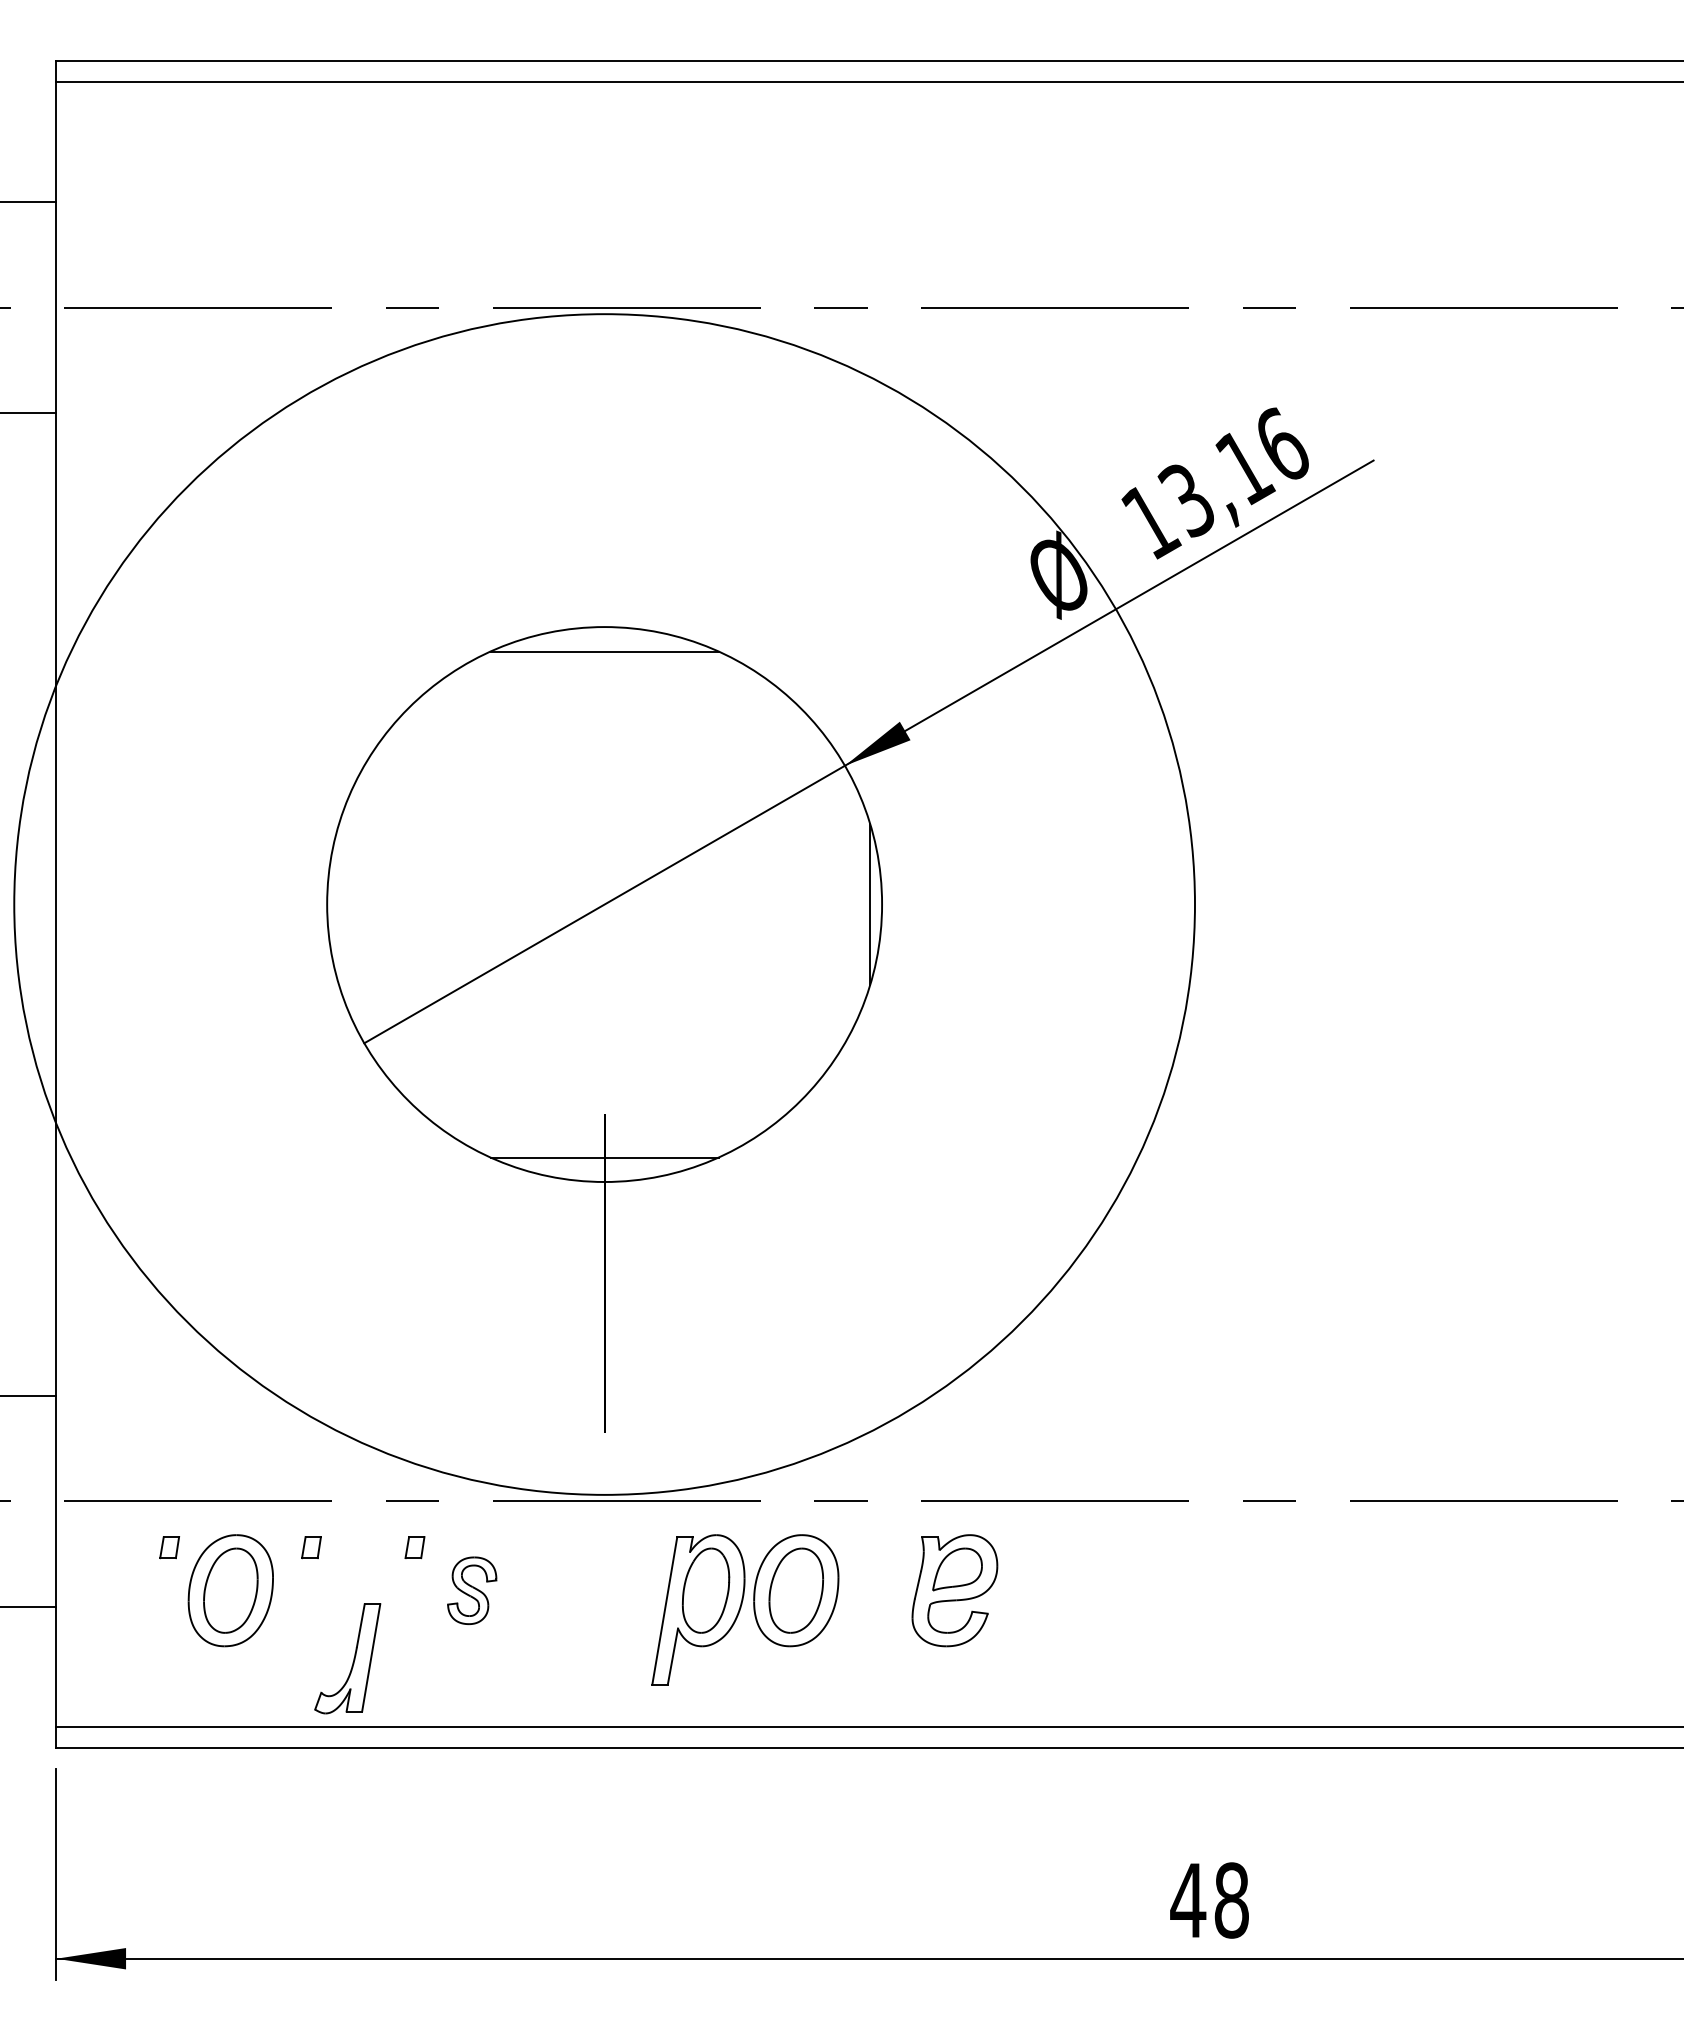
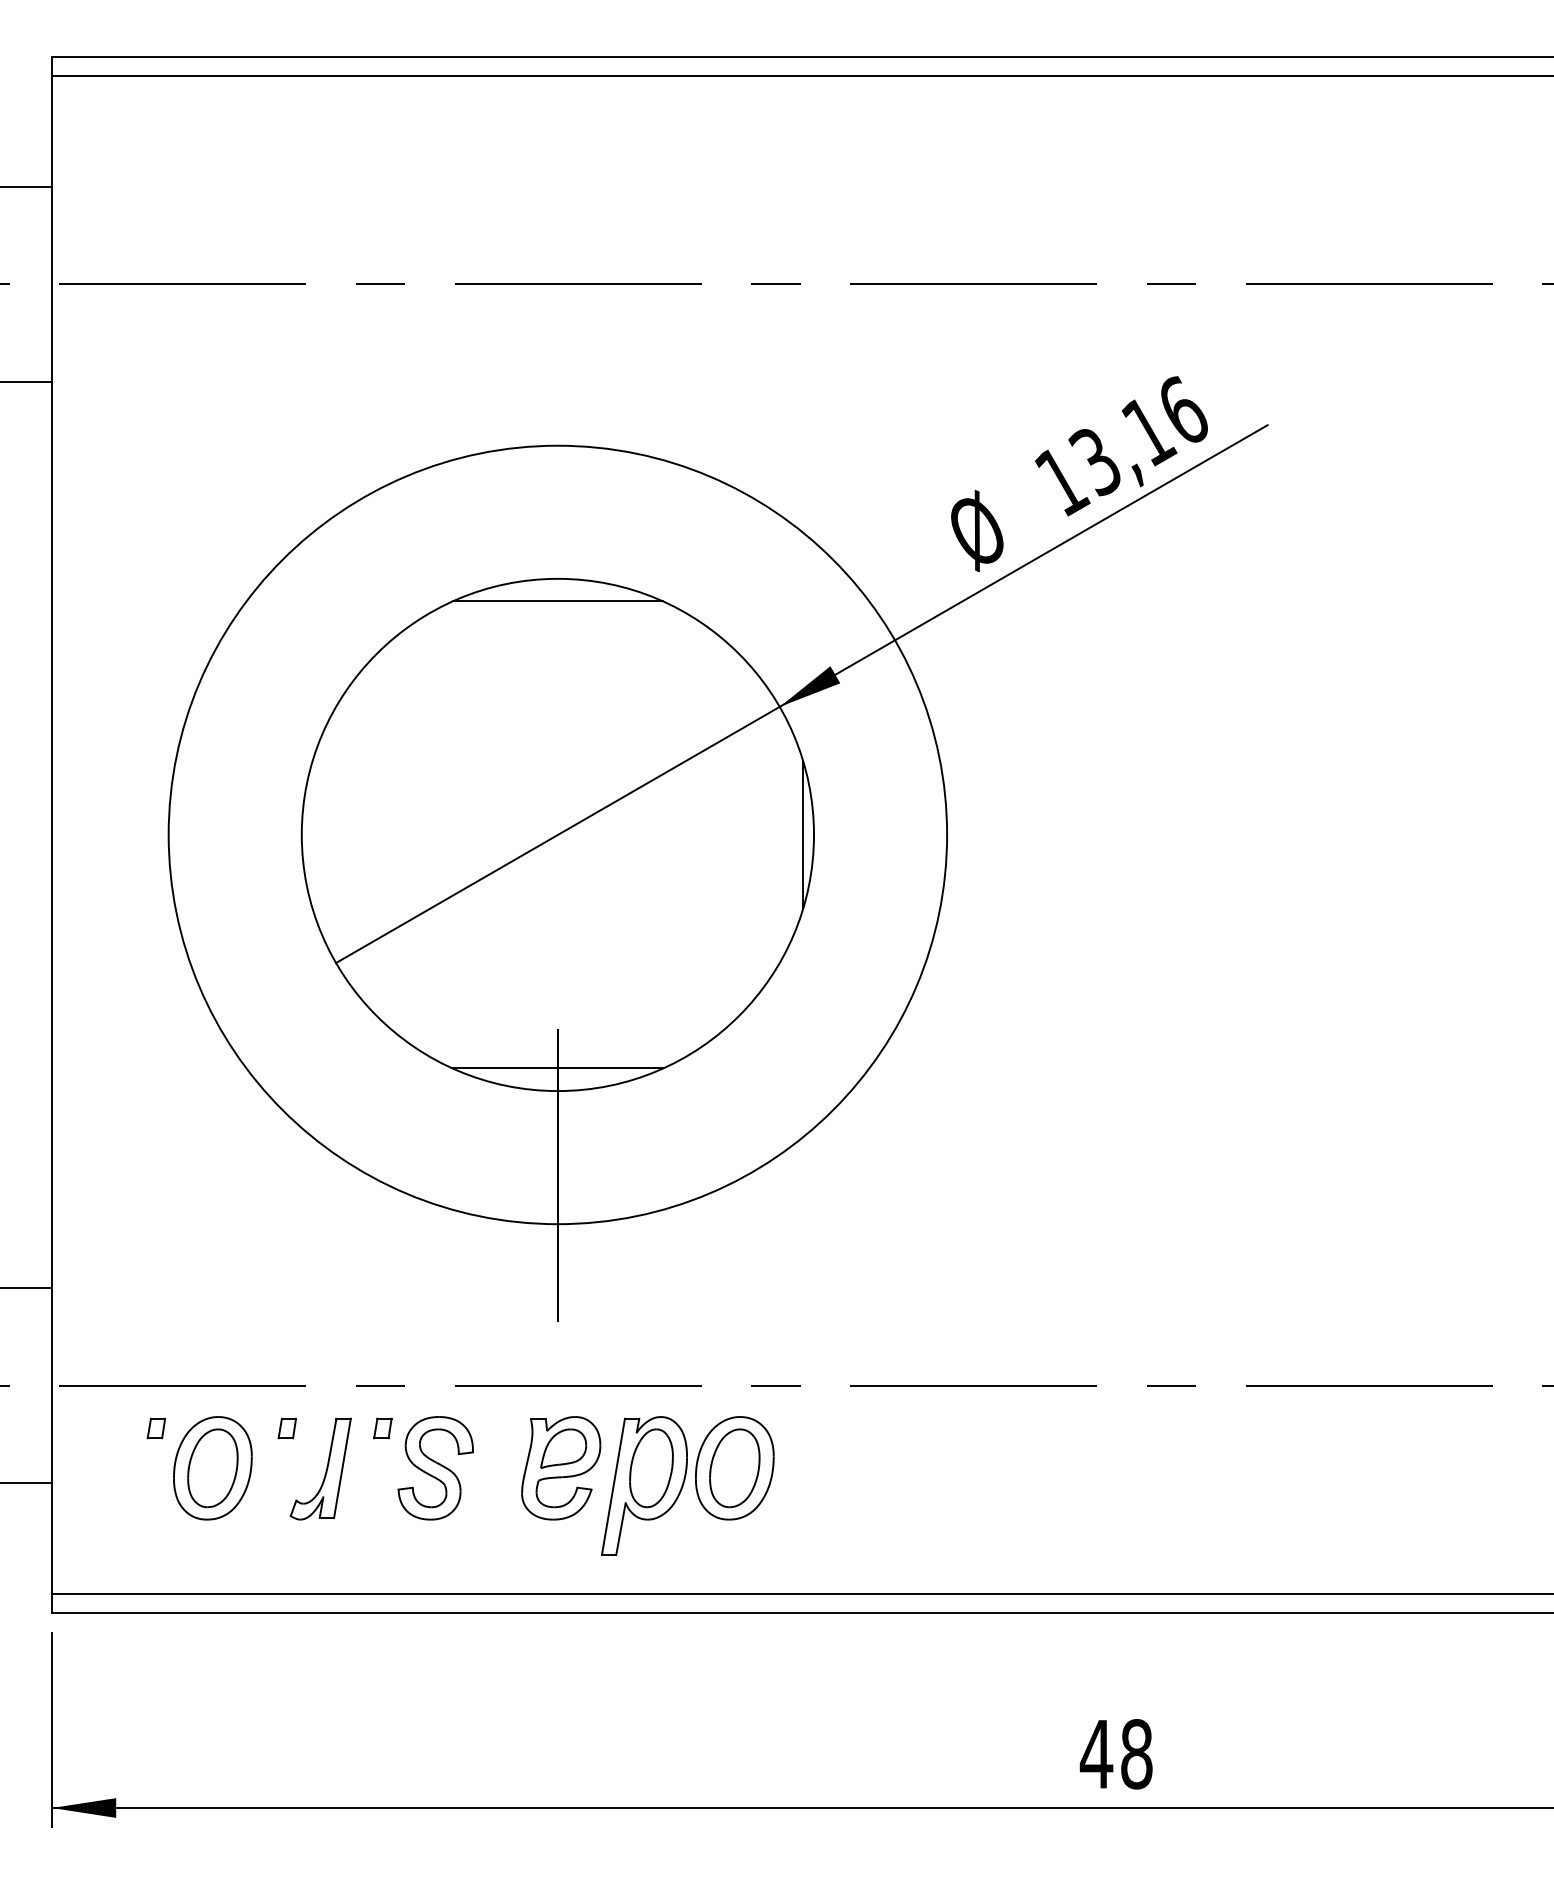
circle: (604, 904) -> (557, 834), size x0.71
part: (472, 1590) -> (435, 1468), size x1.67
part: (955, 1590) -> (561, 1468), moved
part: (347, 1658) -> (320, 1468), moved

